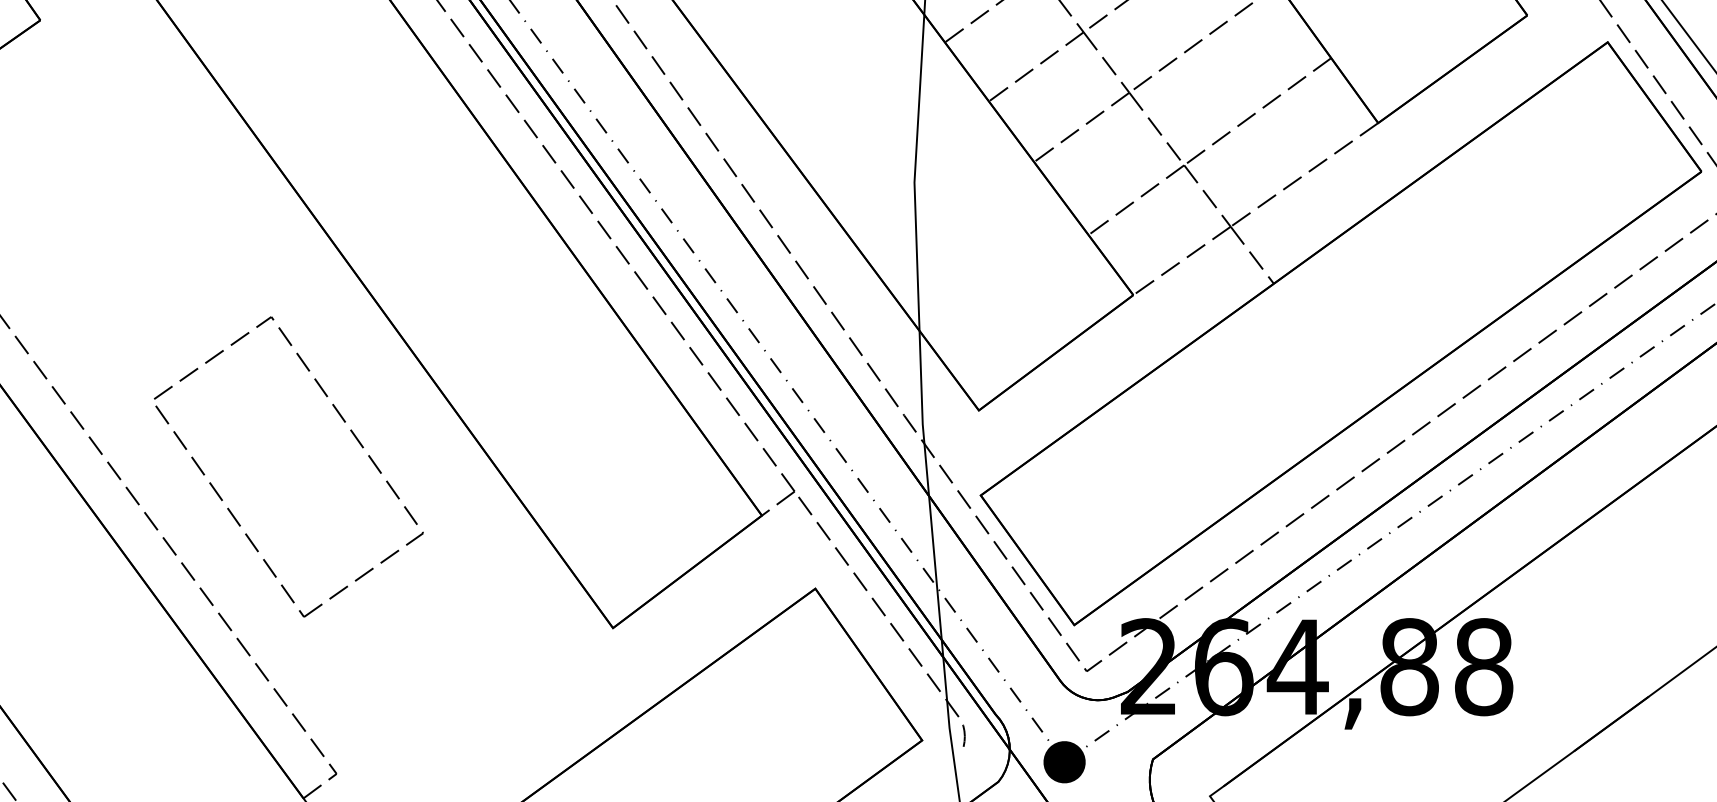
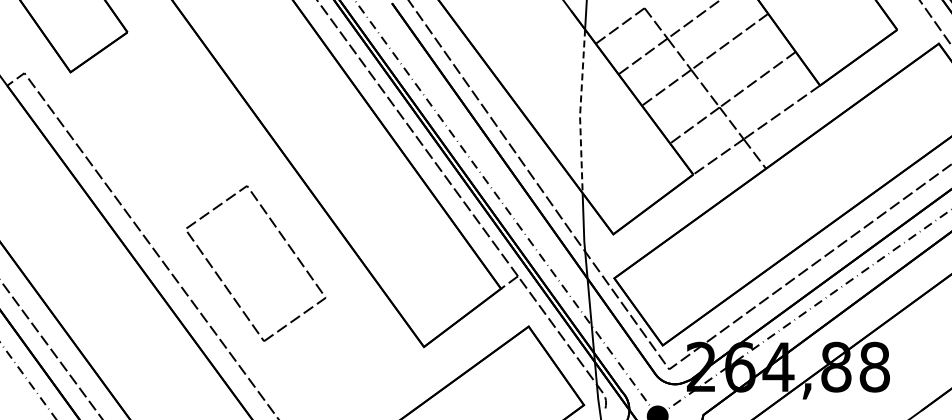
line: (915, 175) -> (580, 112), solid -> dashed

